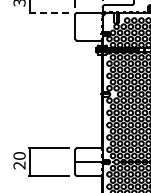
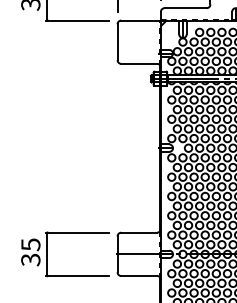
line: (49, 12) -> (77, 19), dashed -> solid
text: (19, 160) -> (30, 251), 20 -> 35

